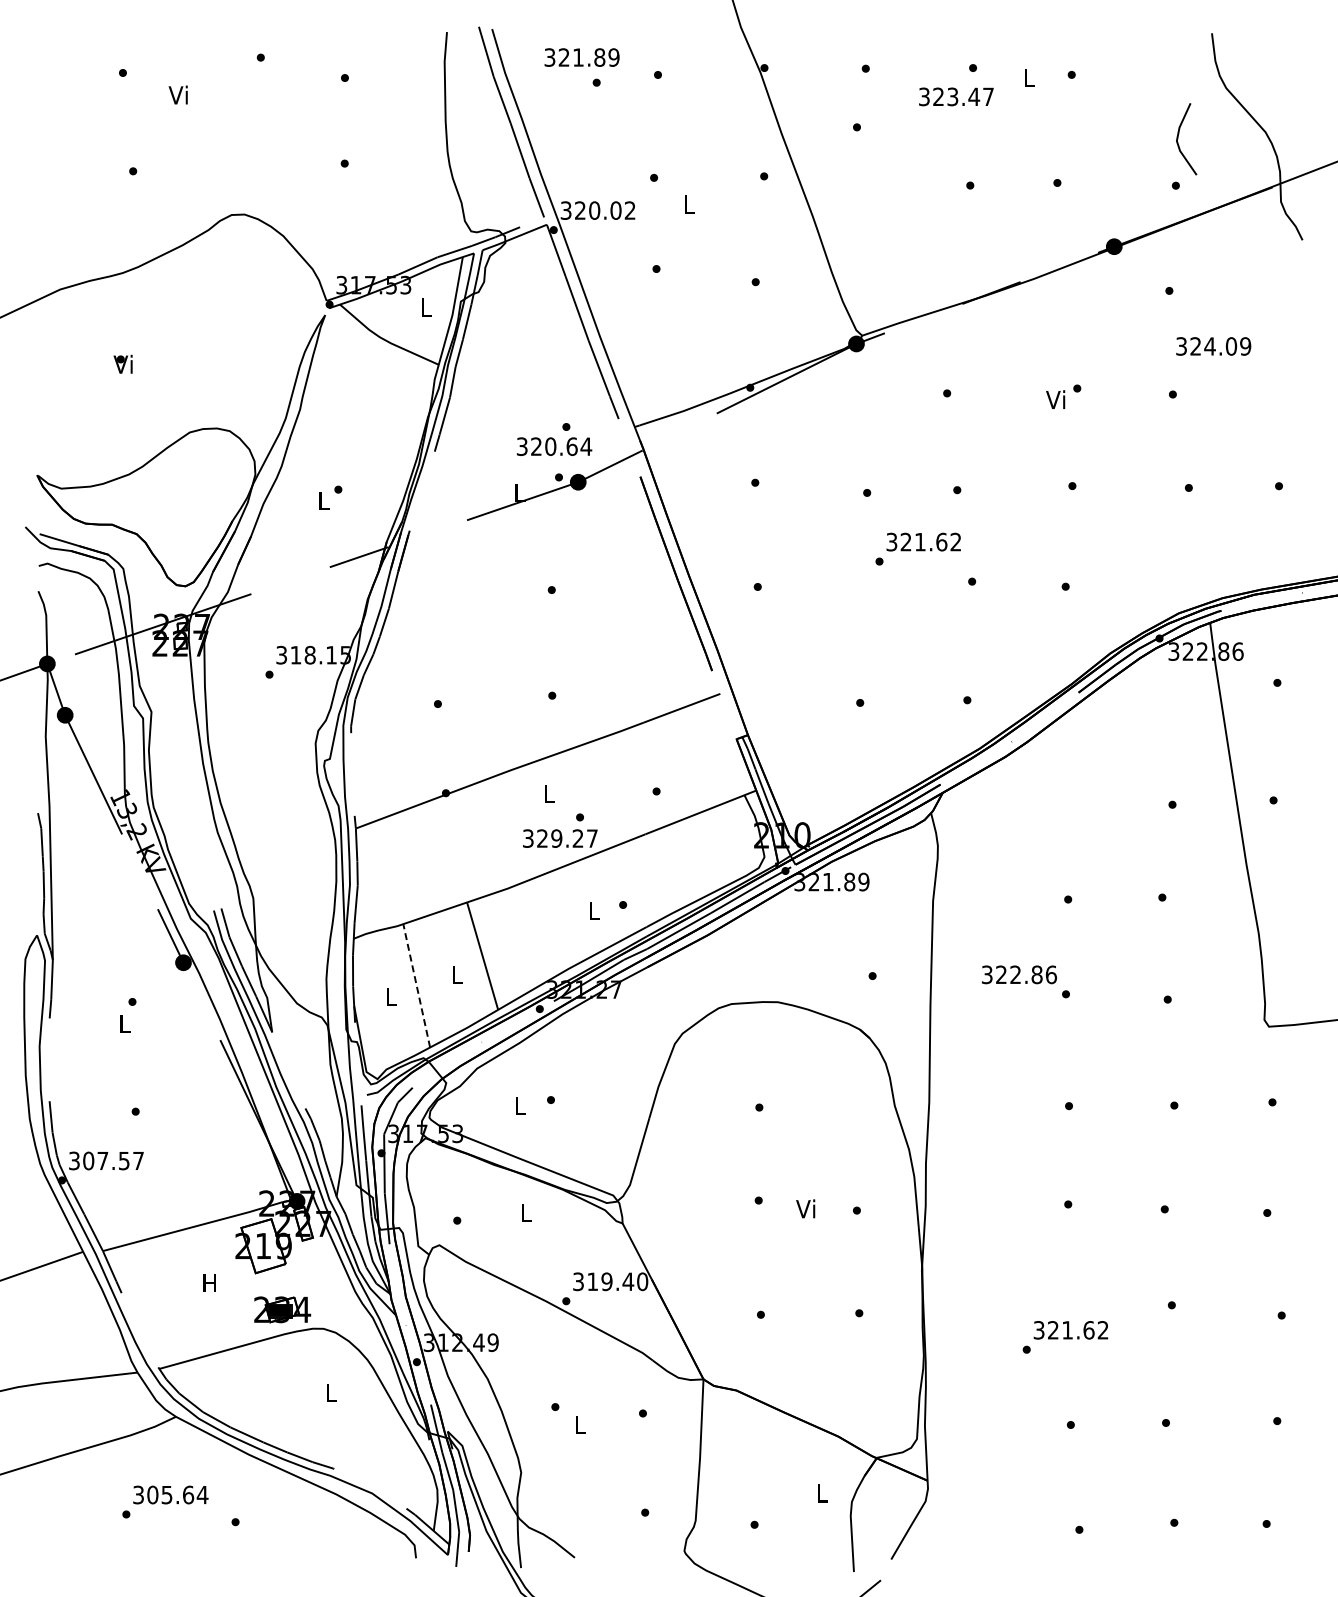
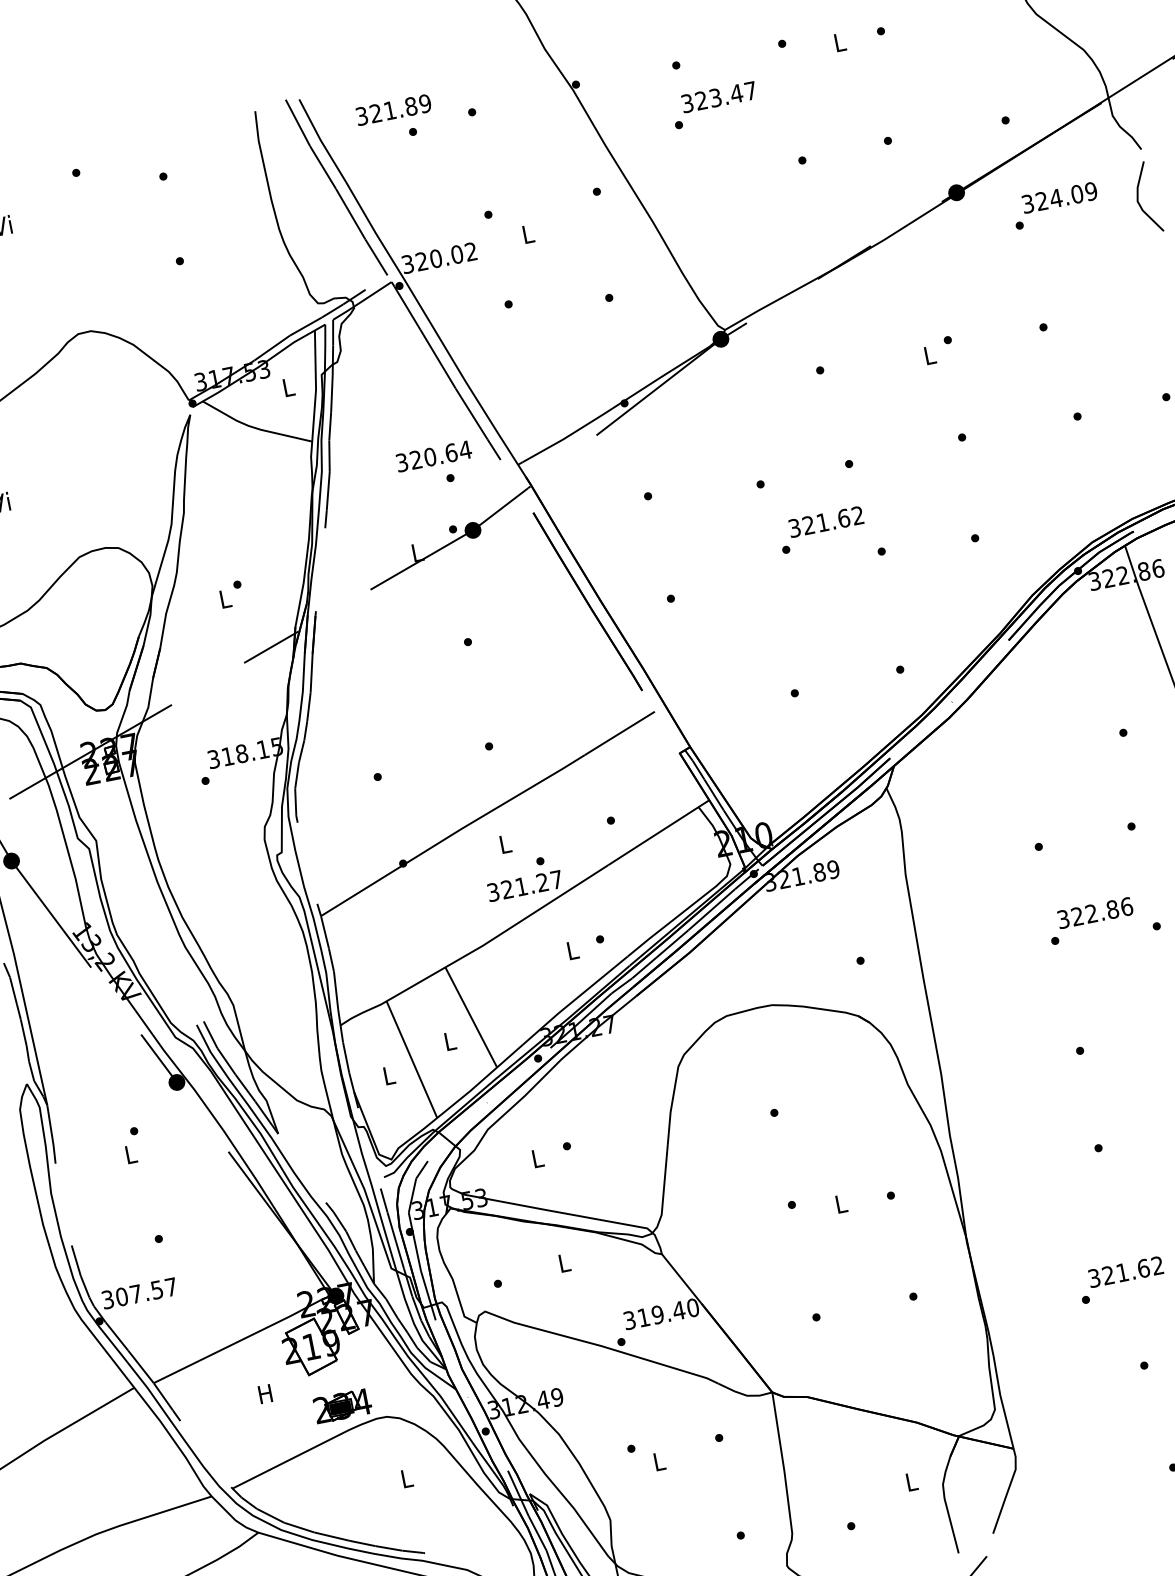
text: (956, 96) -> (719, 96), moved
line: (1178, 139) -> (1138, 199), moved
text: (1213, 346) -> (1059, 197), moved
text: (1055, 399) -> (928, 355), Vi -> L
text: (554, 446) -> (433, 456), moved
text: (556, 838) -> (521, 886), 329.27 -> 321.27
text: (1019, 974) -> (1095, 912), moved
line: (416, 985) -> (411, 1059), dashed -> solid
text: (805, 1208) -> (839, 1203), Vi -> L

